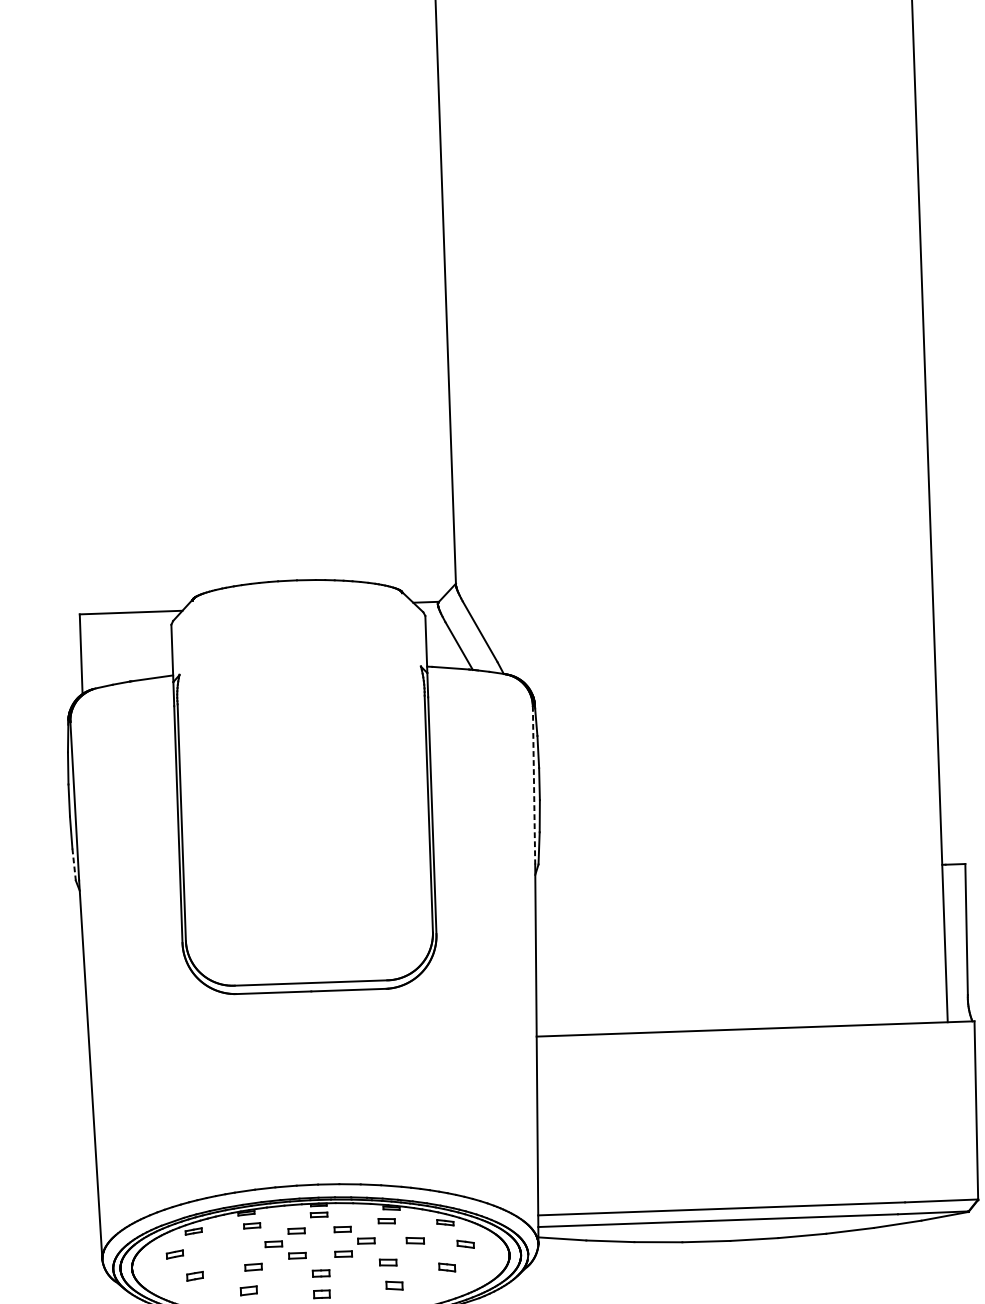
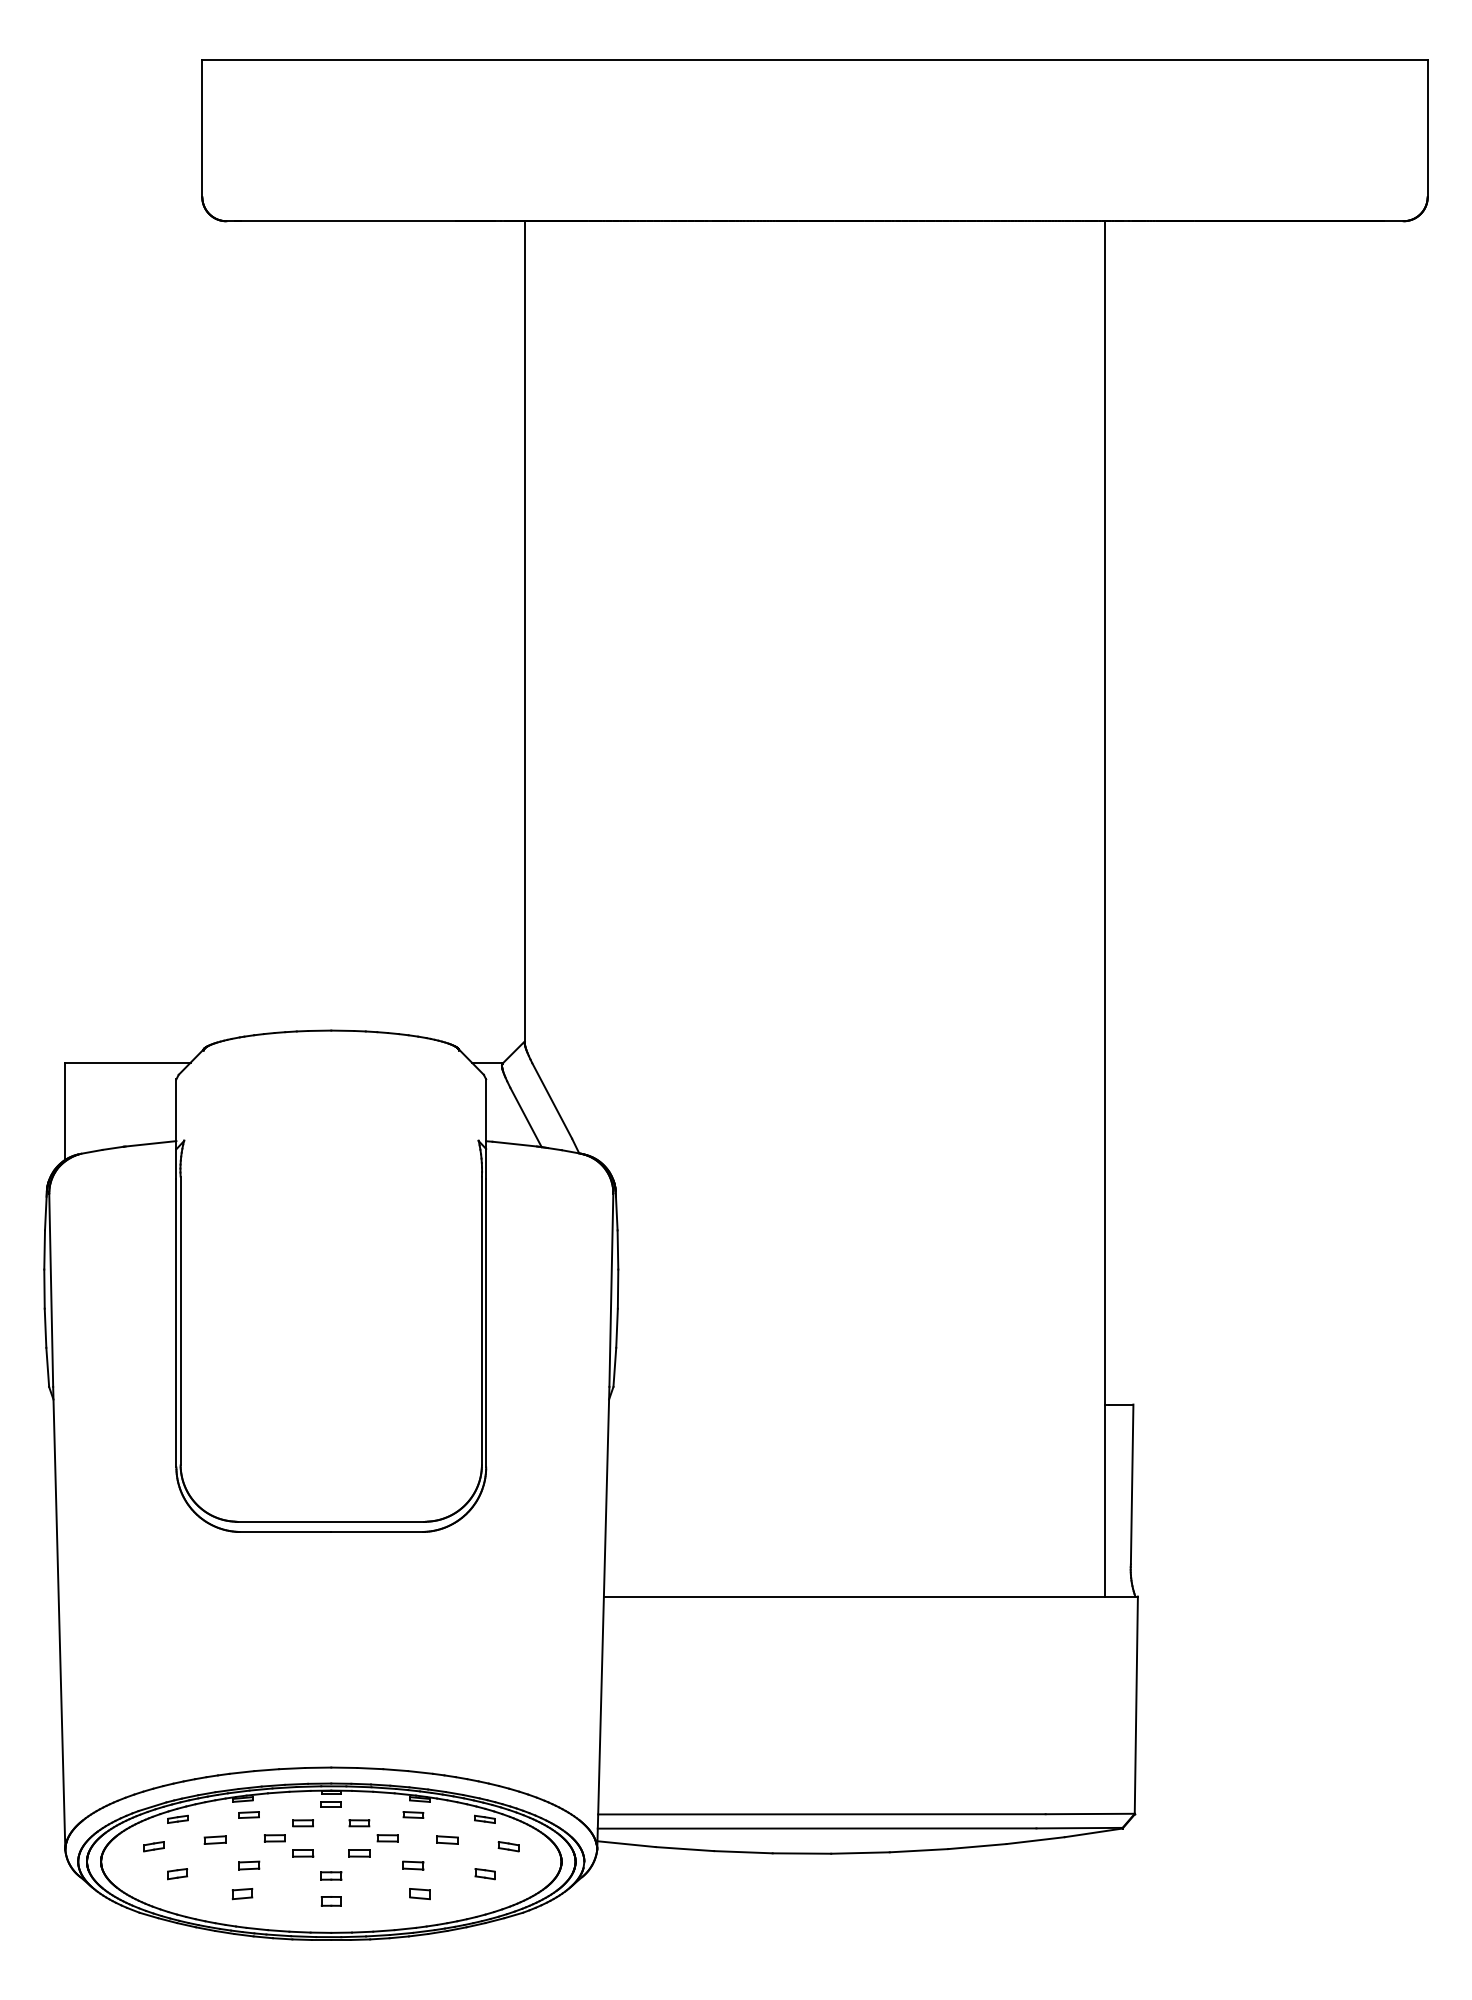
line: (534, 785) -> (611, 1290), dashed -> solid
line: (73, 864) -> (47, 1367), dashed -> solid
part: (224, 1246) -> (214, 1839), added

